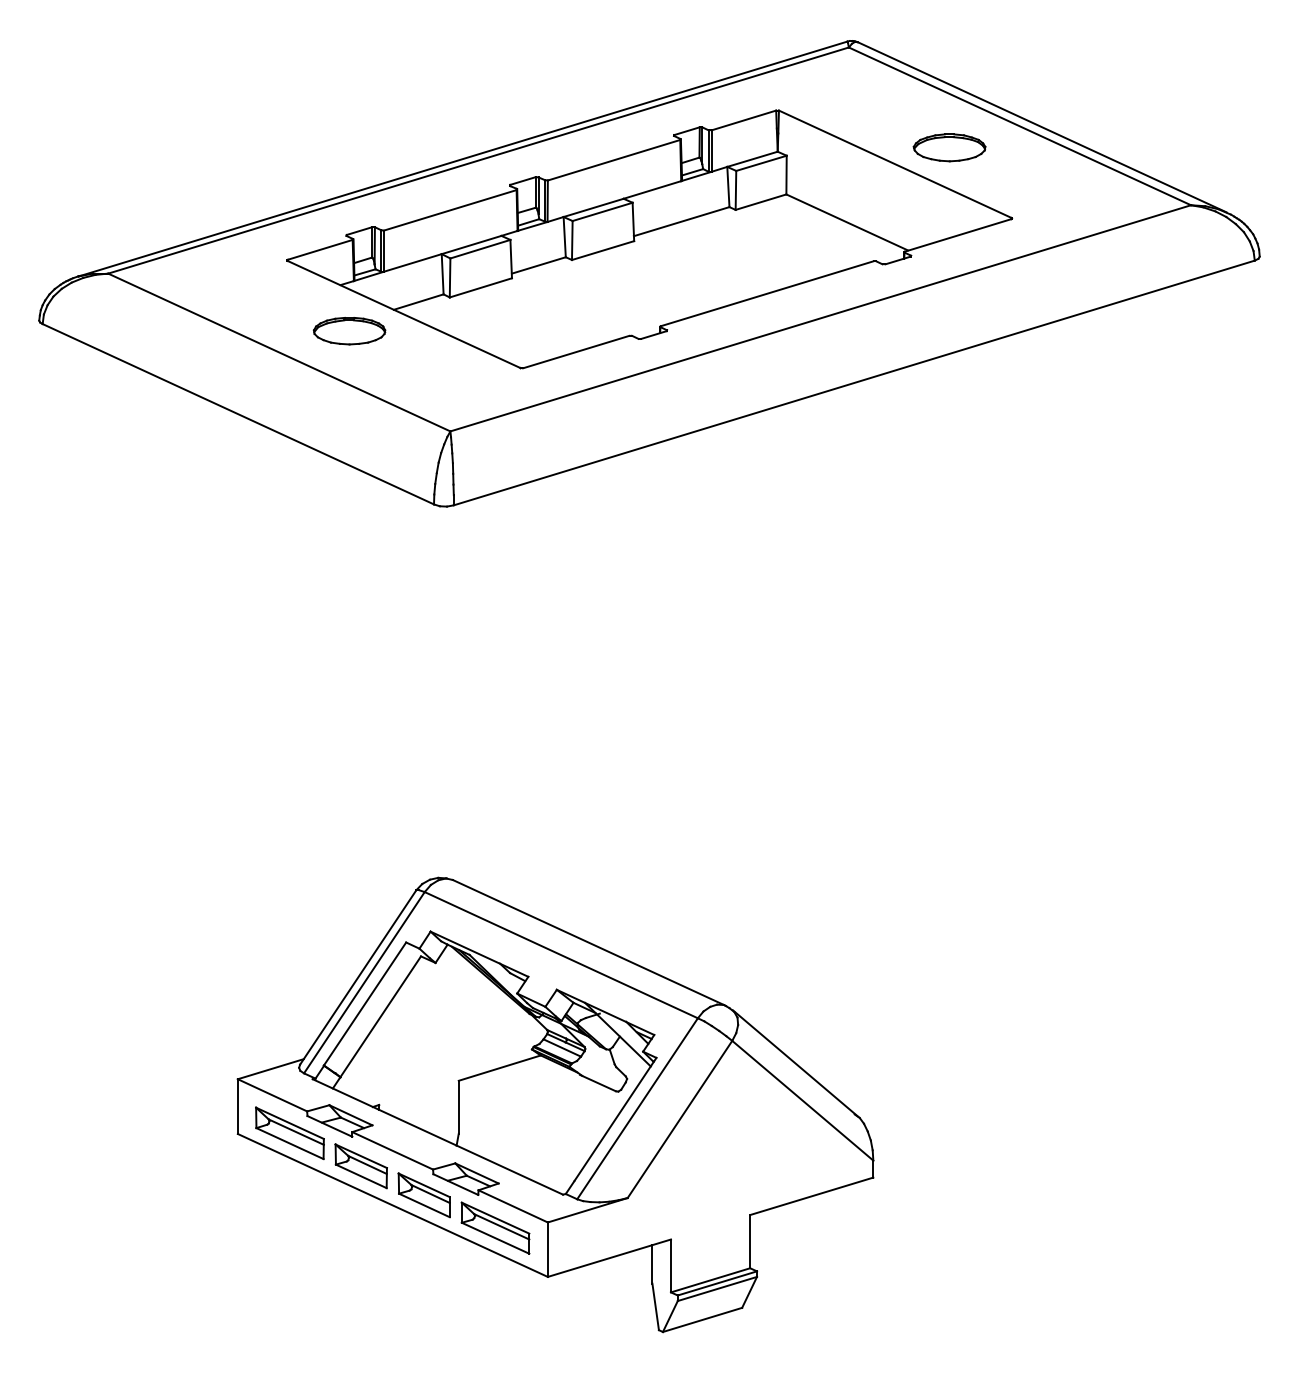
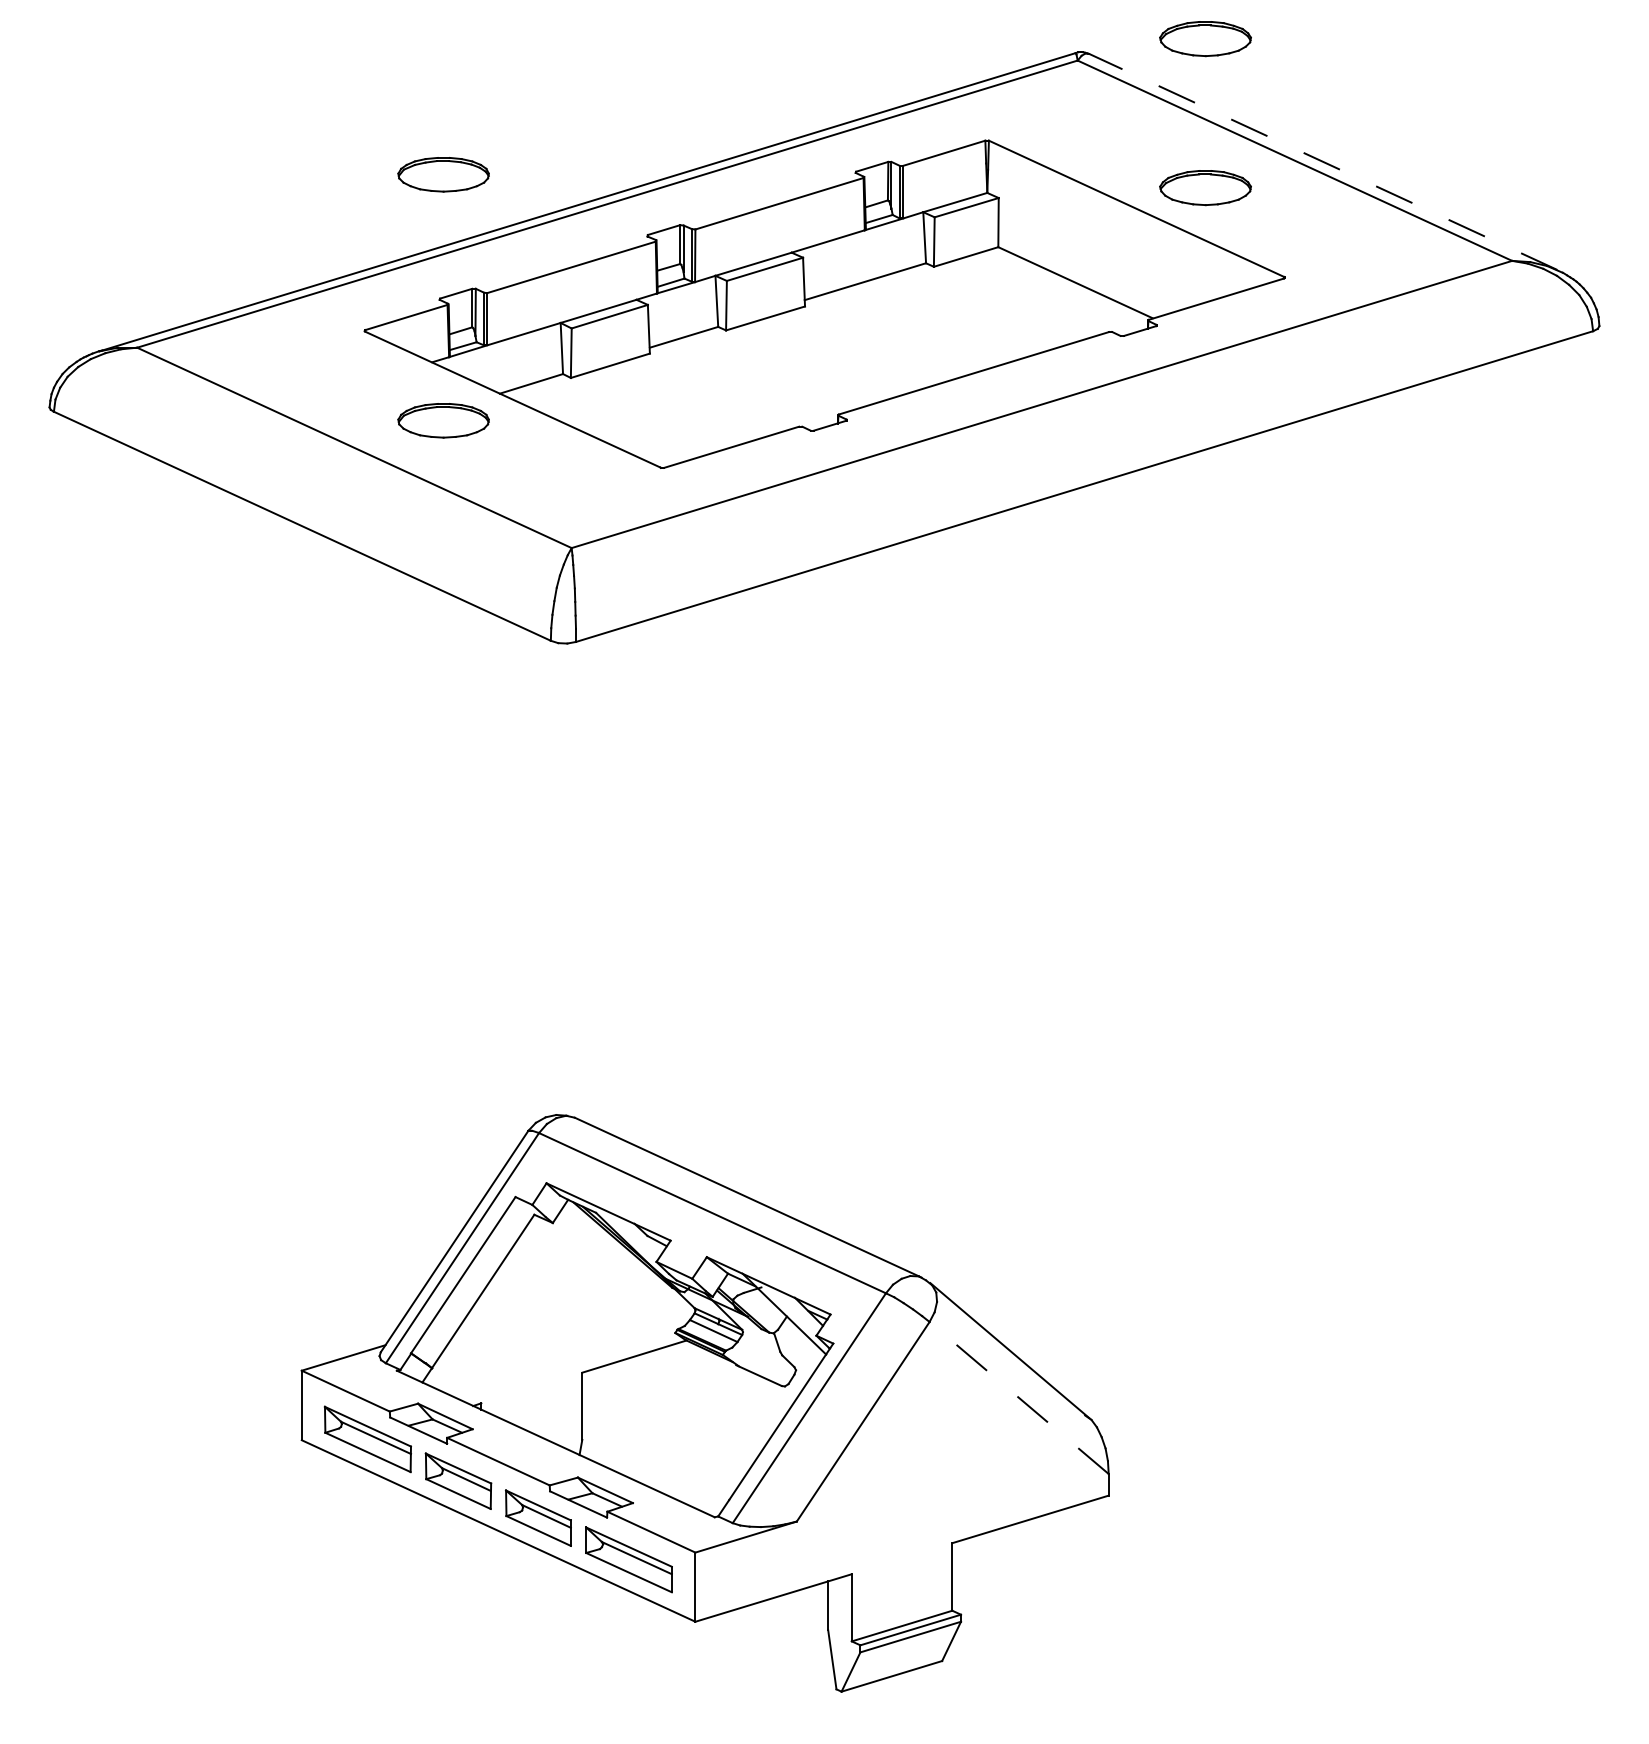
part: (949, 30) -> (1205, 39), added
line: (1042, 126) -> (1323, 161), solid -> dashed
part: (349, 137) -> (443, 174), added
line: (802, 1100) -> (1018, 1397), solid -> dashed

